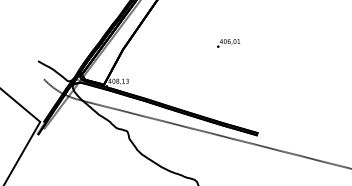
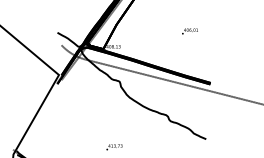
text: (227, 43) -> (189, 31), moved

